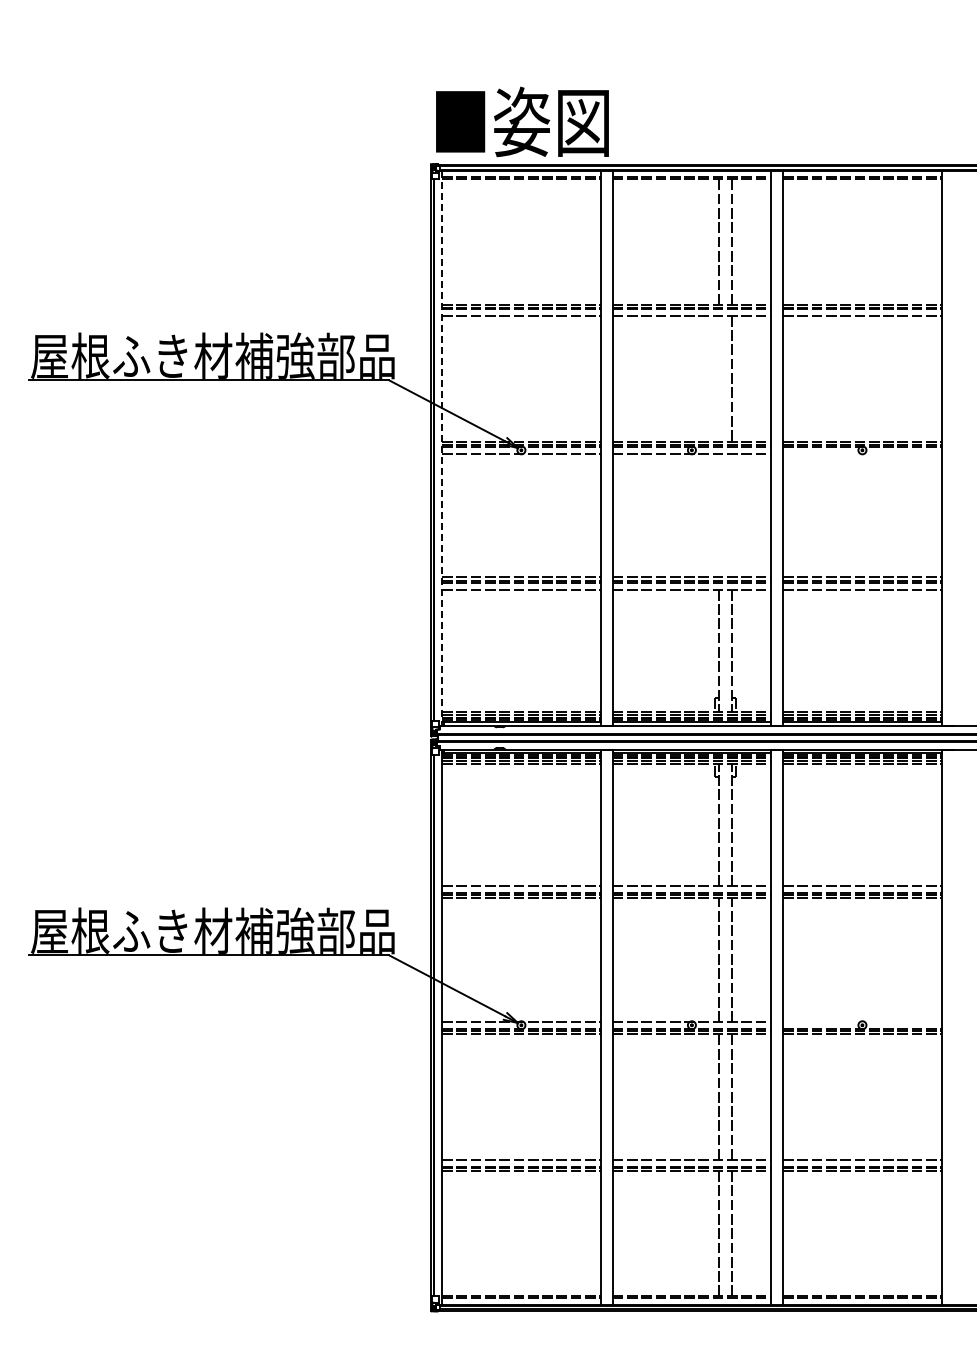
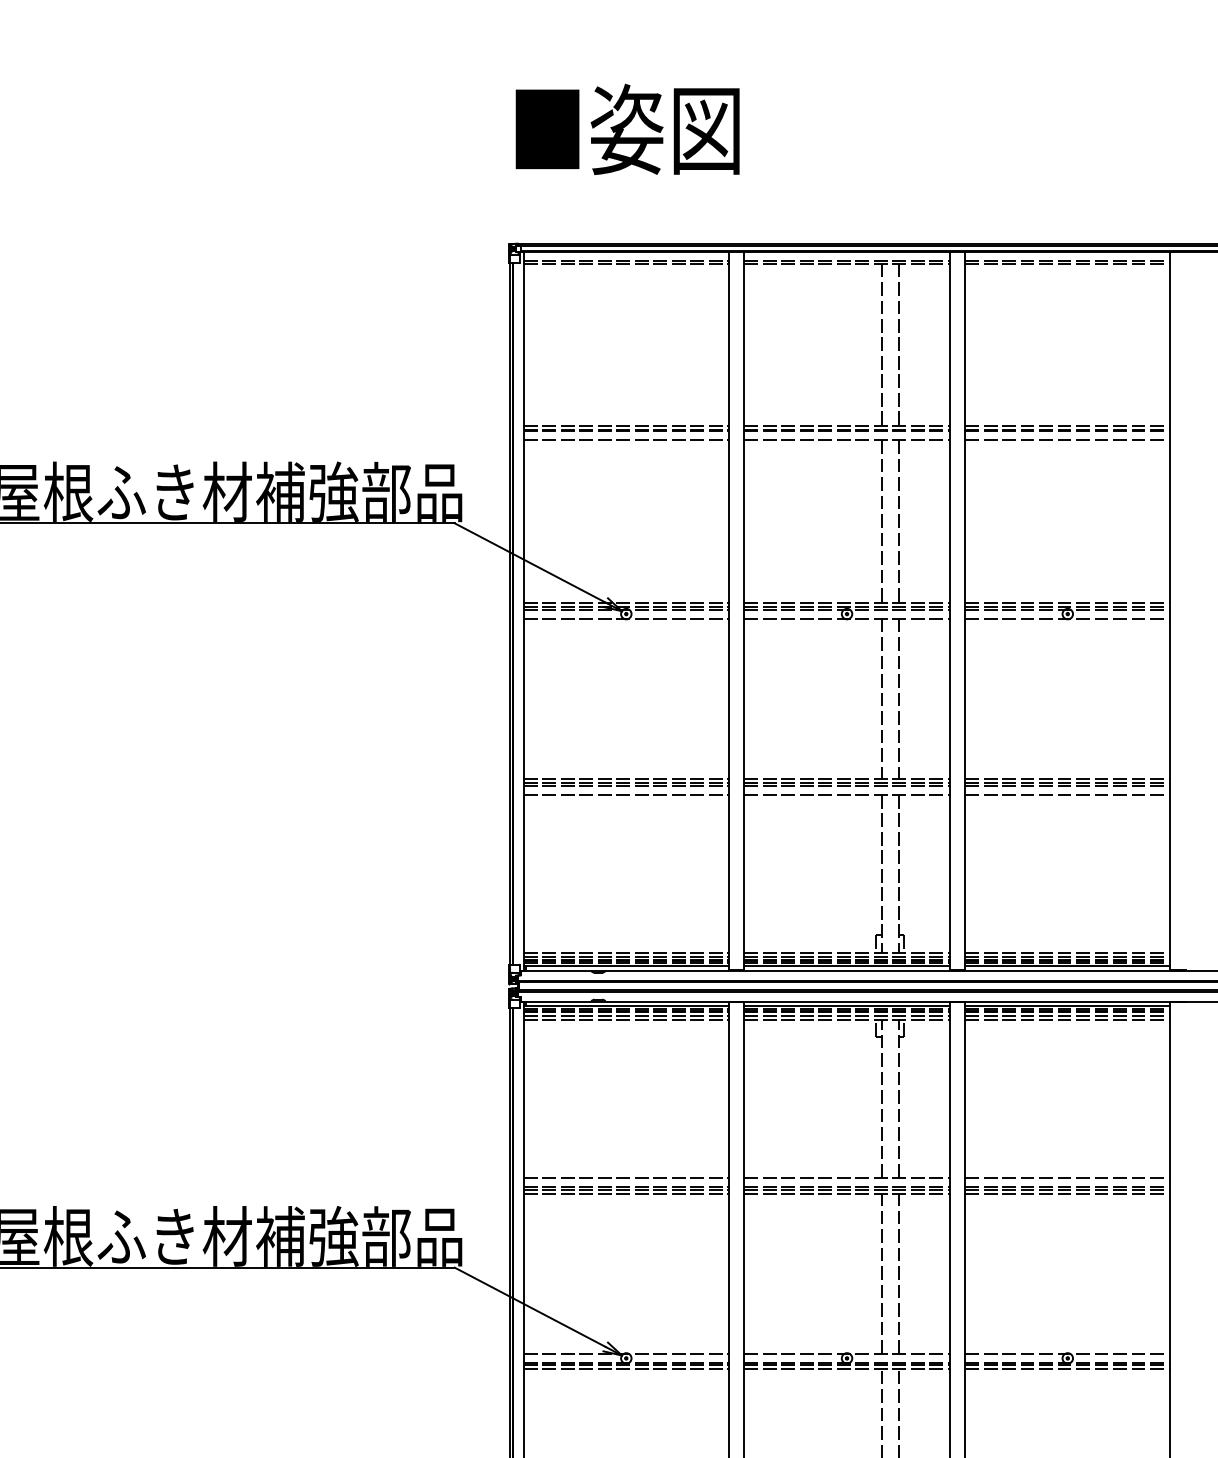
text: (522, 121) -> (627, 128), moved
line: (718, 378) -> (881, 521), added
line: (442, 448) -> (524, 611), dashed -> solid
line: (862, 453) -> (1067, 618), added
line: (718, 515) -> (881, 698), added
line: (731, 515) -> (898, 698), added
line: (862, 1021) -> (1067, 1353), added

